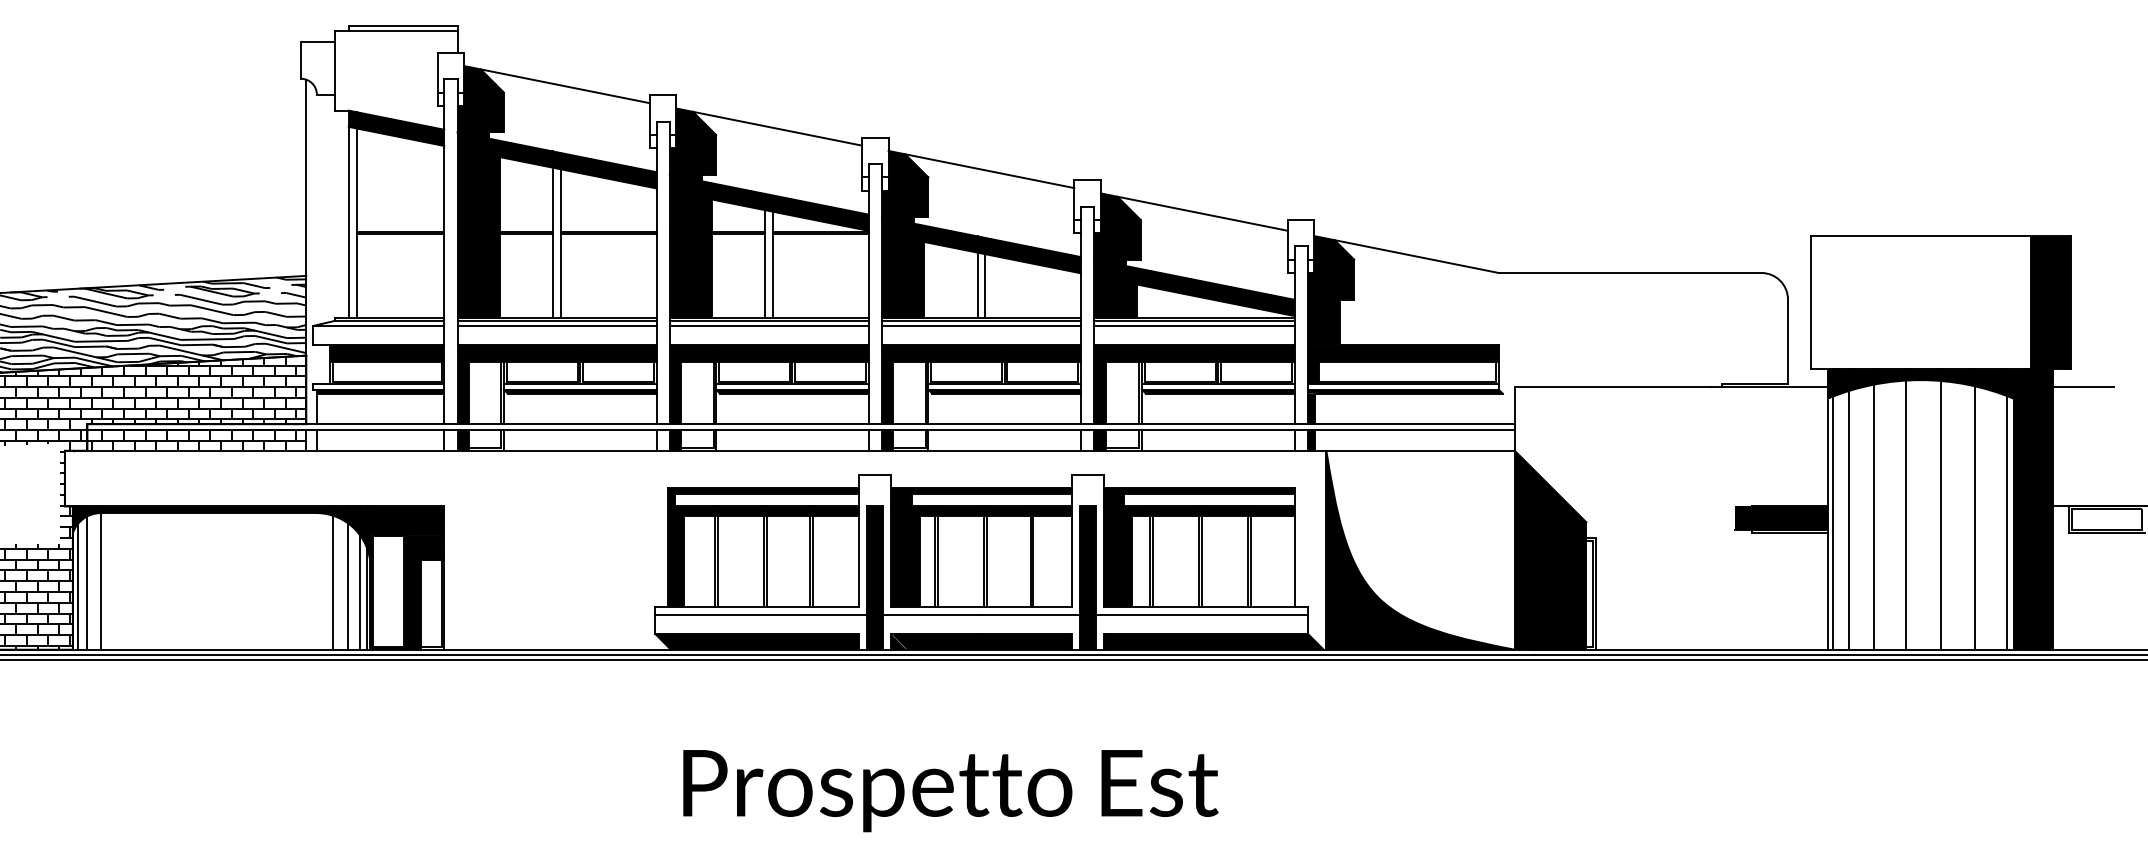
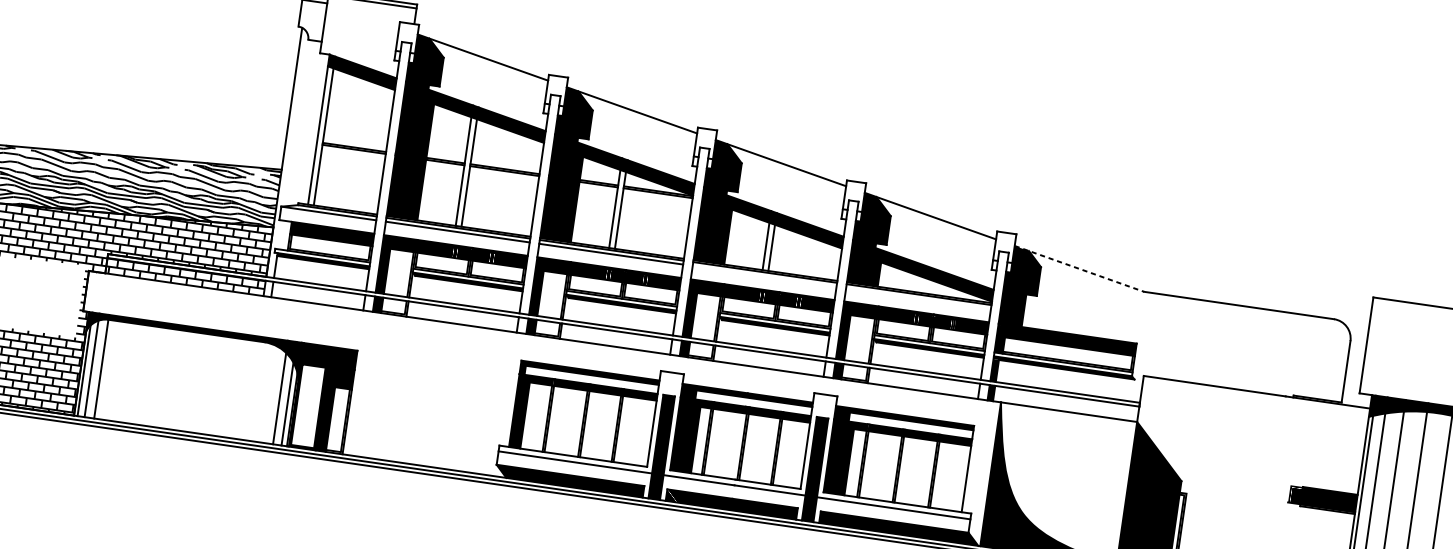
line: (1407, 254) -> (1080, 268), solid -> dashed
line: (981, 326) -> (764, 276), removed
line: (1194, 326) -> (918, 298), removed
line: (333, 577) -> (270, 390), removed

